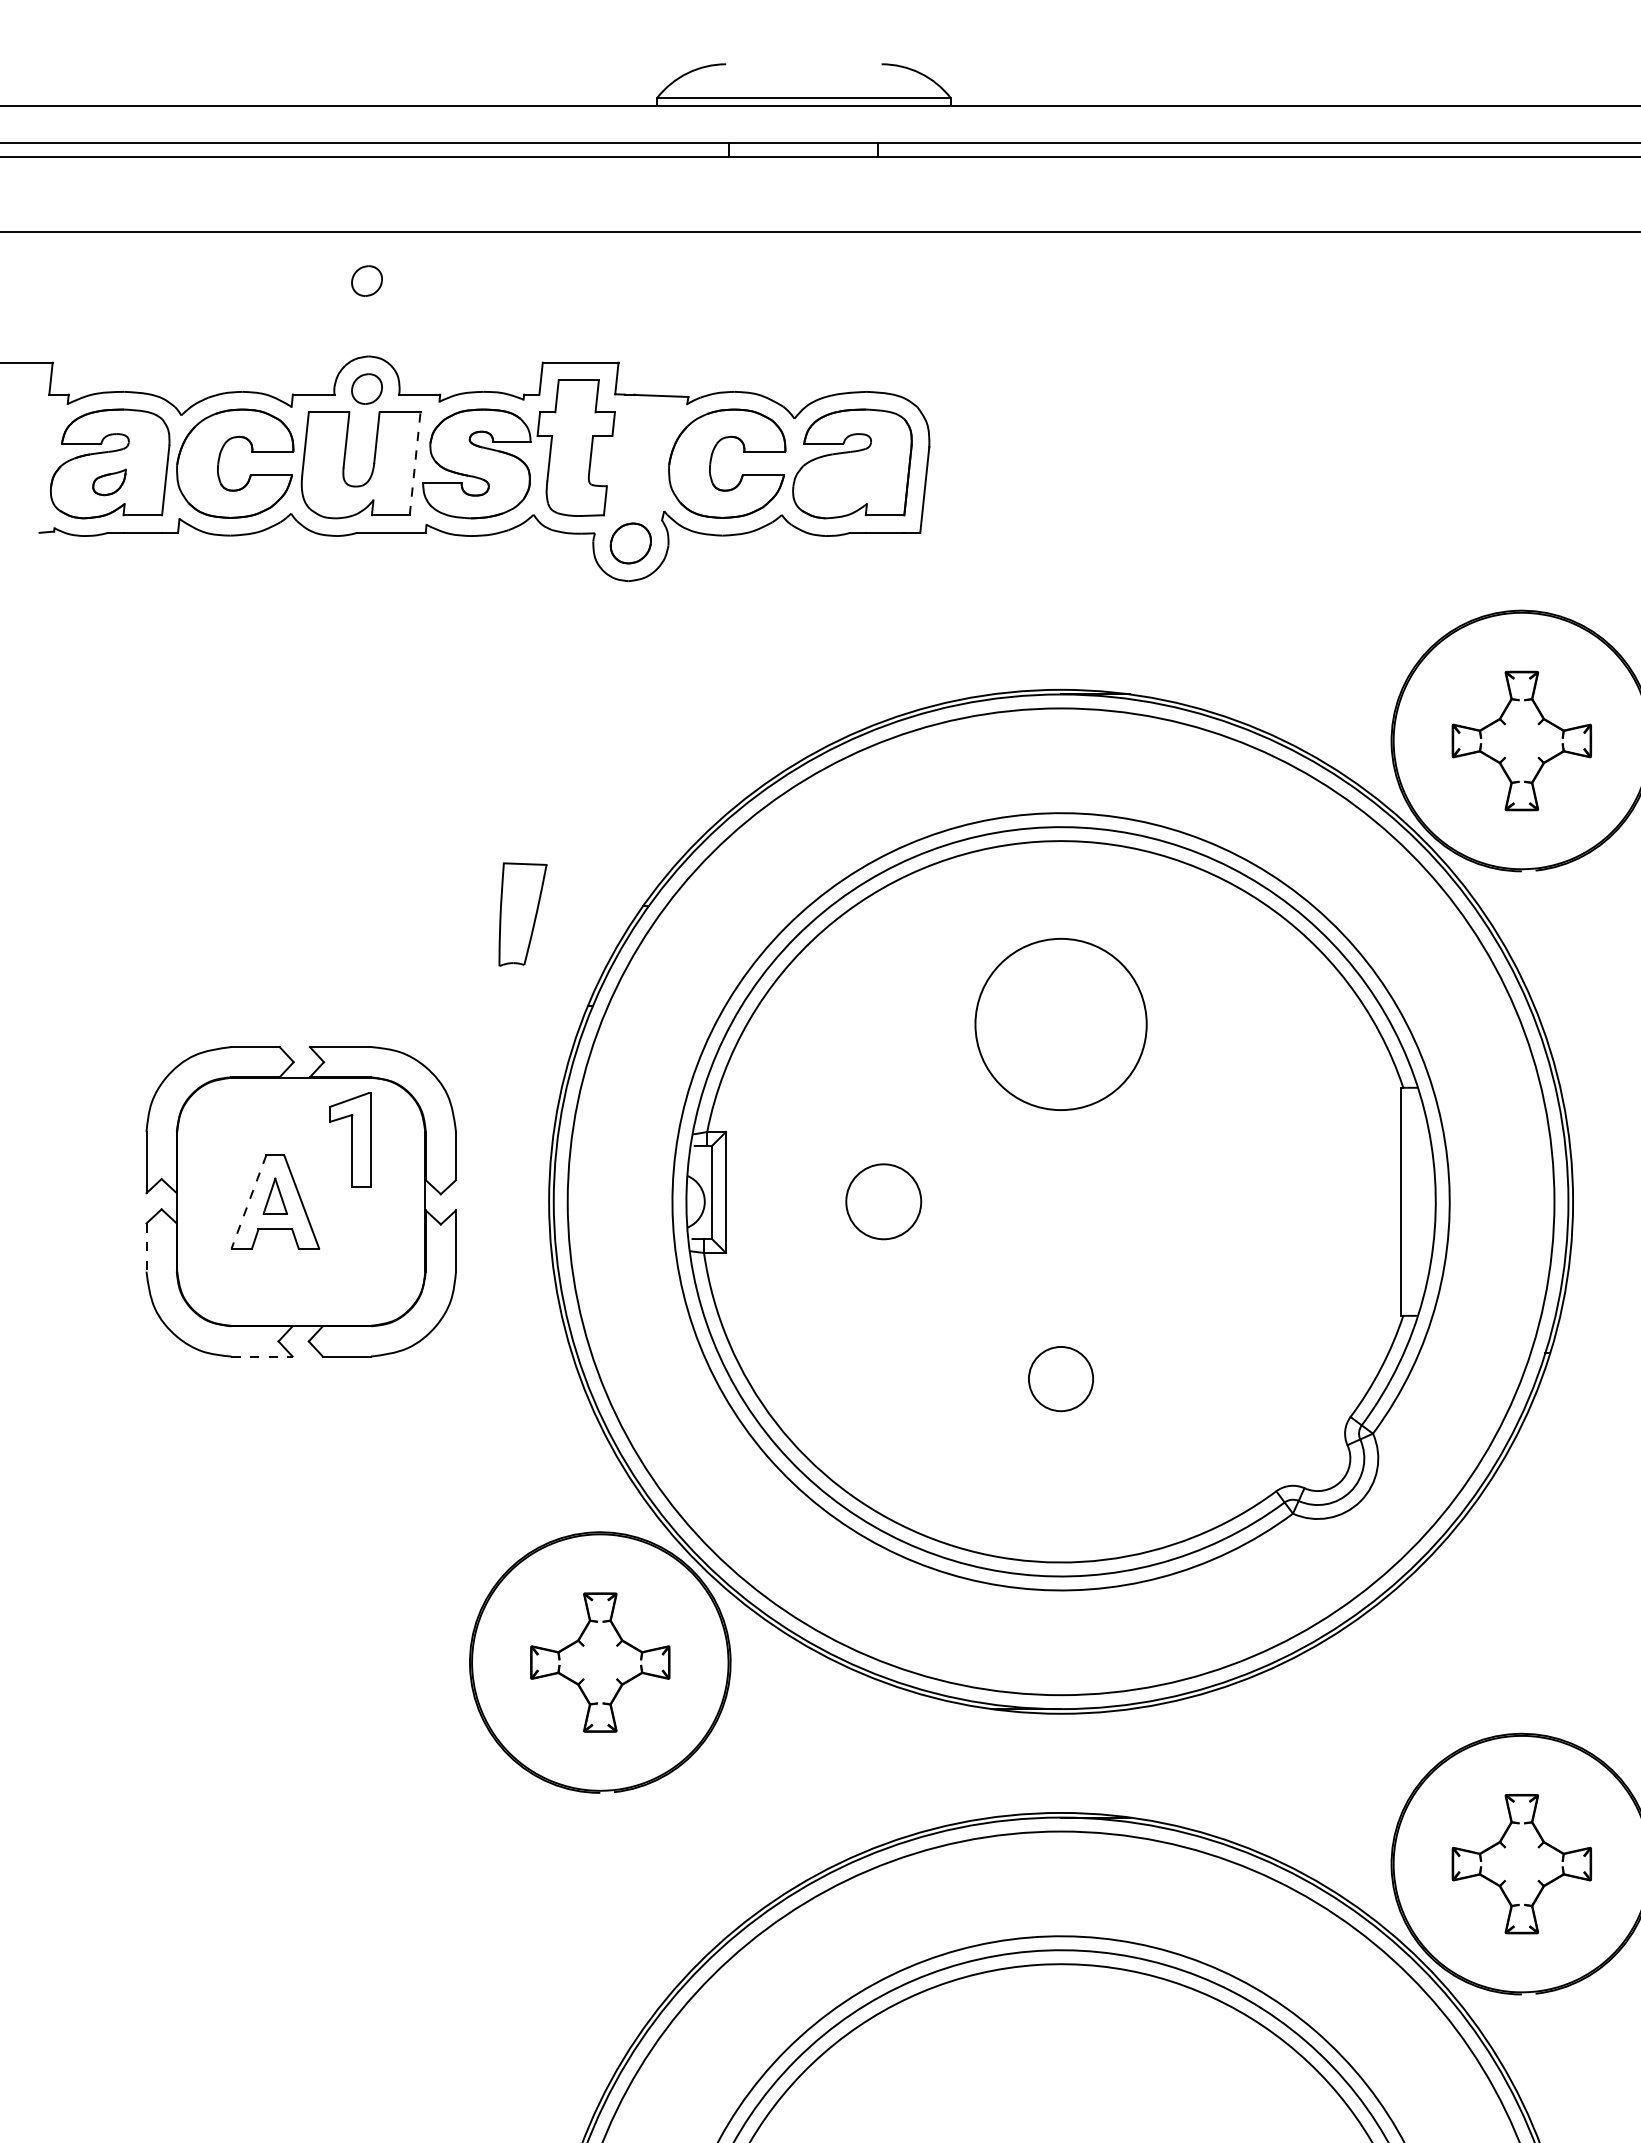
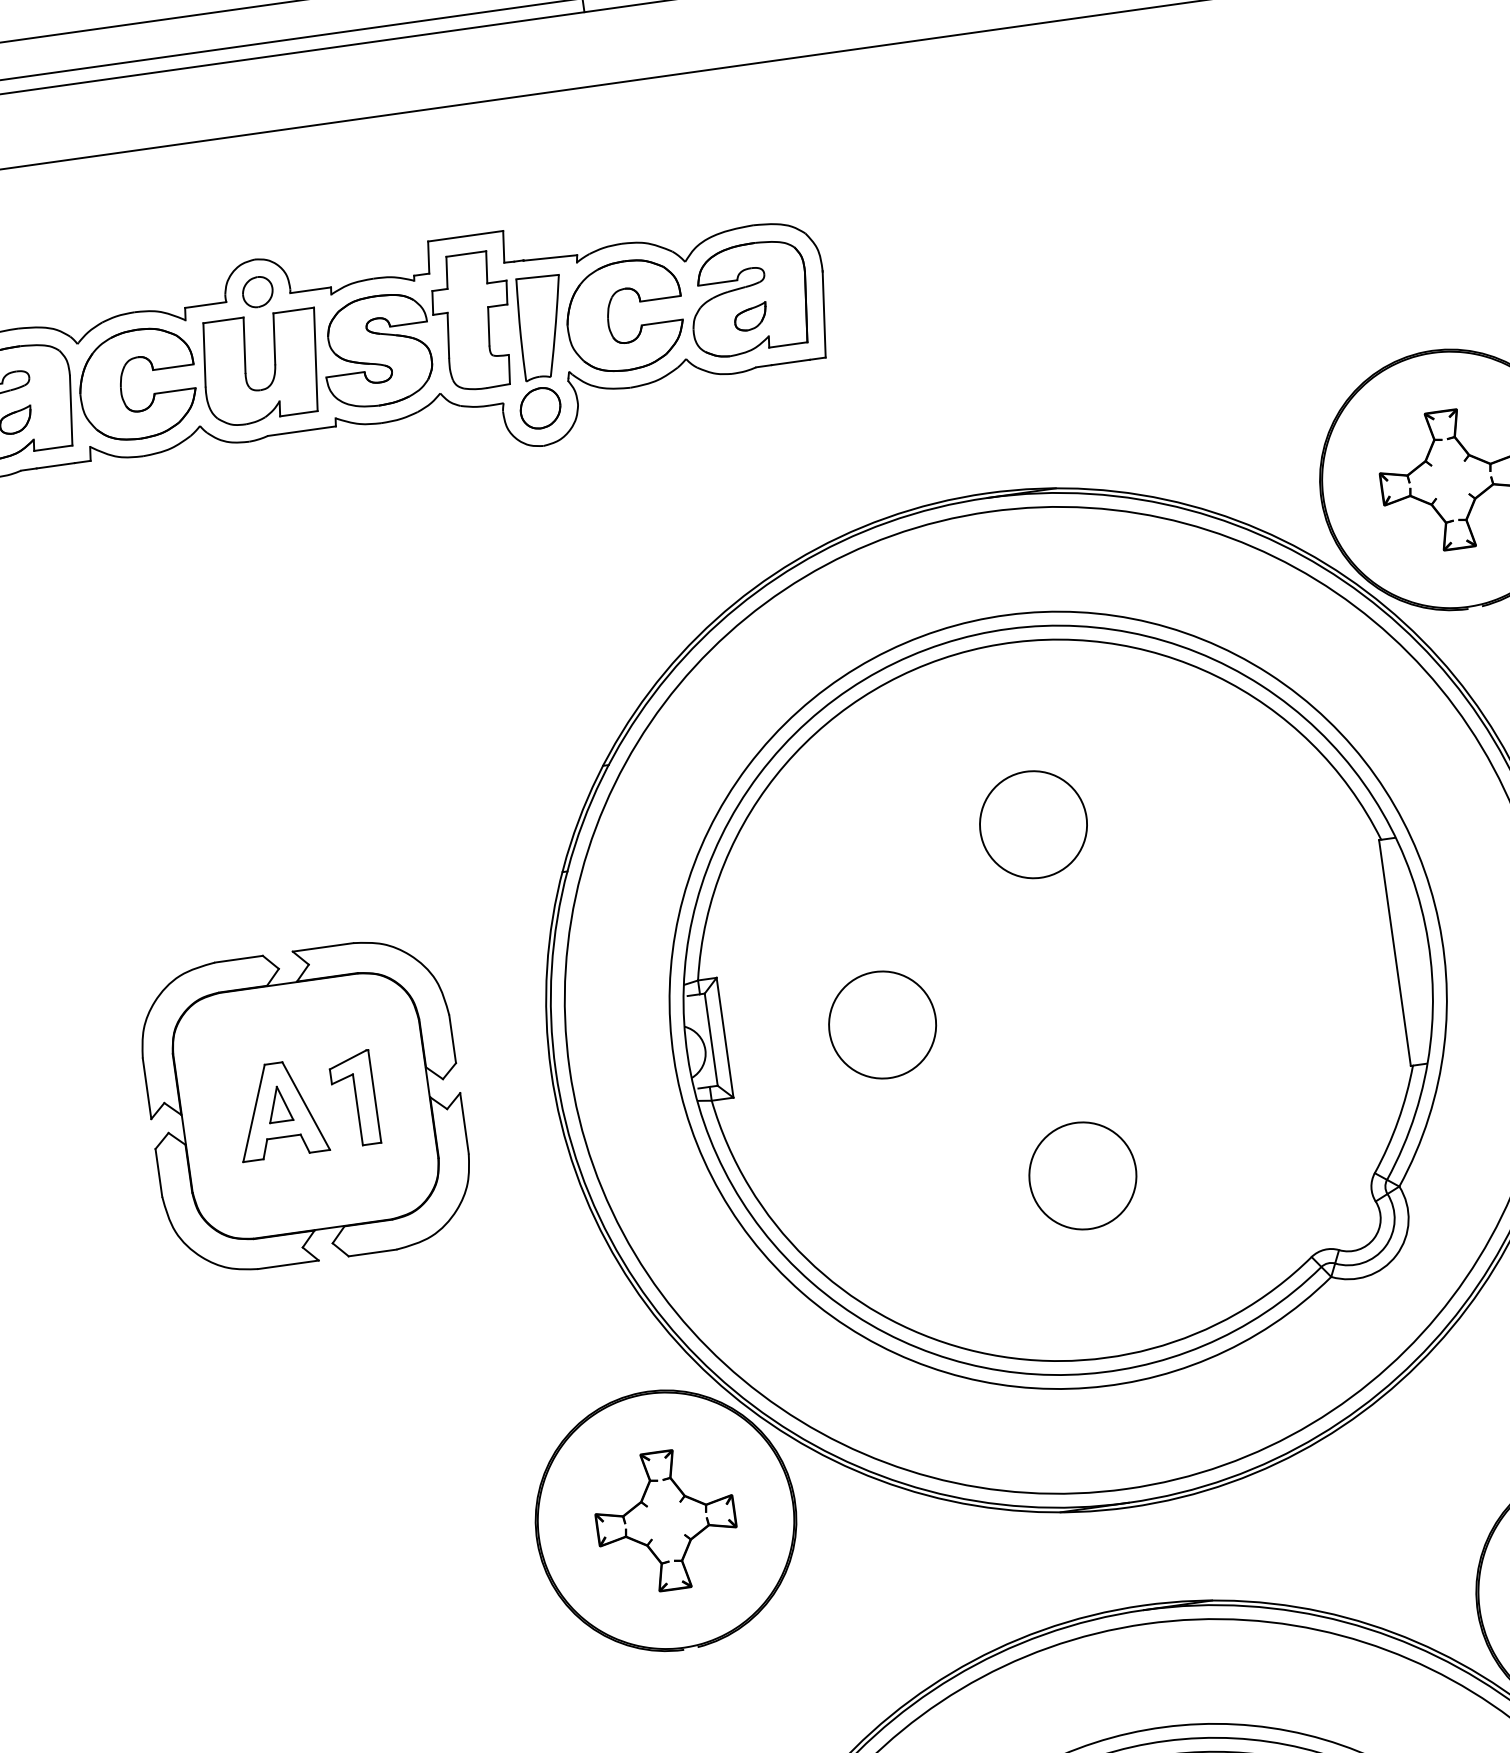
part: (366, 280) -> (242, 184), removed
line: (415, 463) -> (316, 359), dashed -> solid
part: (851, 482) -> (750, 317), added
part: (522, 914) -> (541, 327), moved
circle: (1060, 1024) -> (1032, 824), size x0.62
part: (350, 1139) -> (354, 1098), moved
line: (249, 1201) -> (254, 1112), dashed -> solid
circle: (883, 1201) -> (882, 1024), size x1.43
line: (146, 1248) -> (159, 1173), dashed -> solid
line: (262, 1356) -> (288, 1264), dashed -> solid
circle: (1060, 1378) -> (1082, 1175), size x1.67

